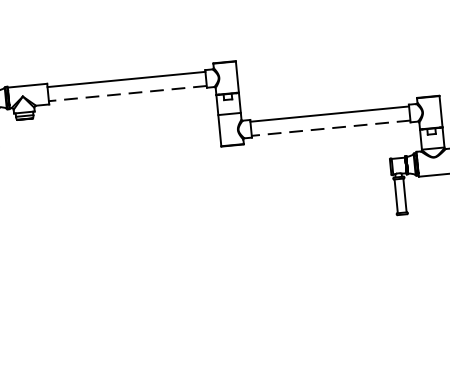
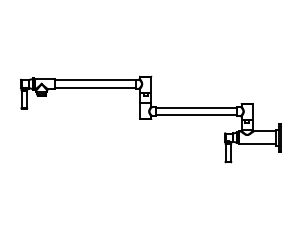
line: (126, 93) -> (94, 87), dashed -> solid
line: (331, 128) -> (196, 115), dashed -> solid

